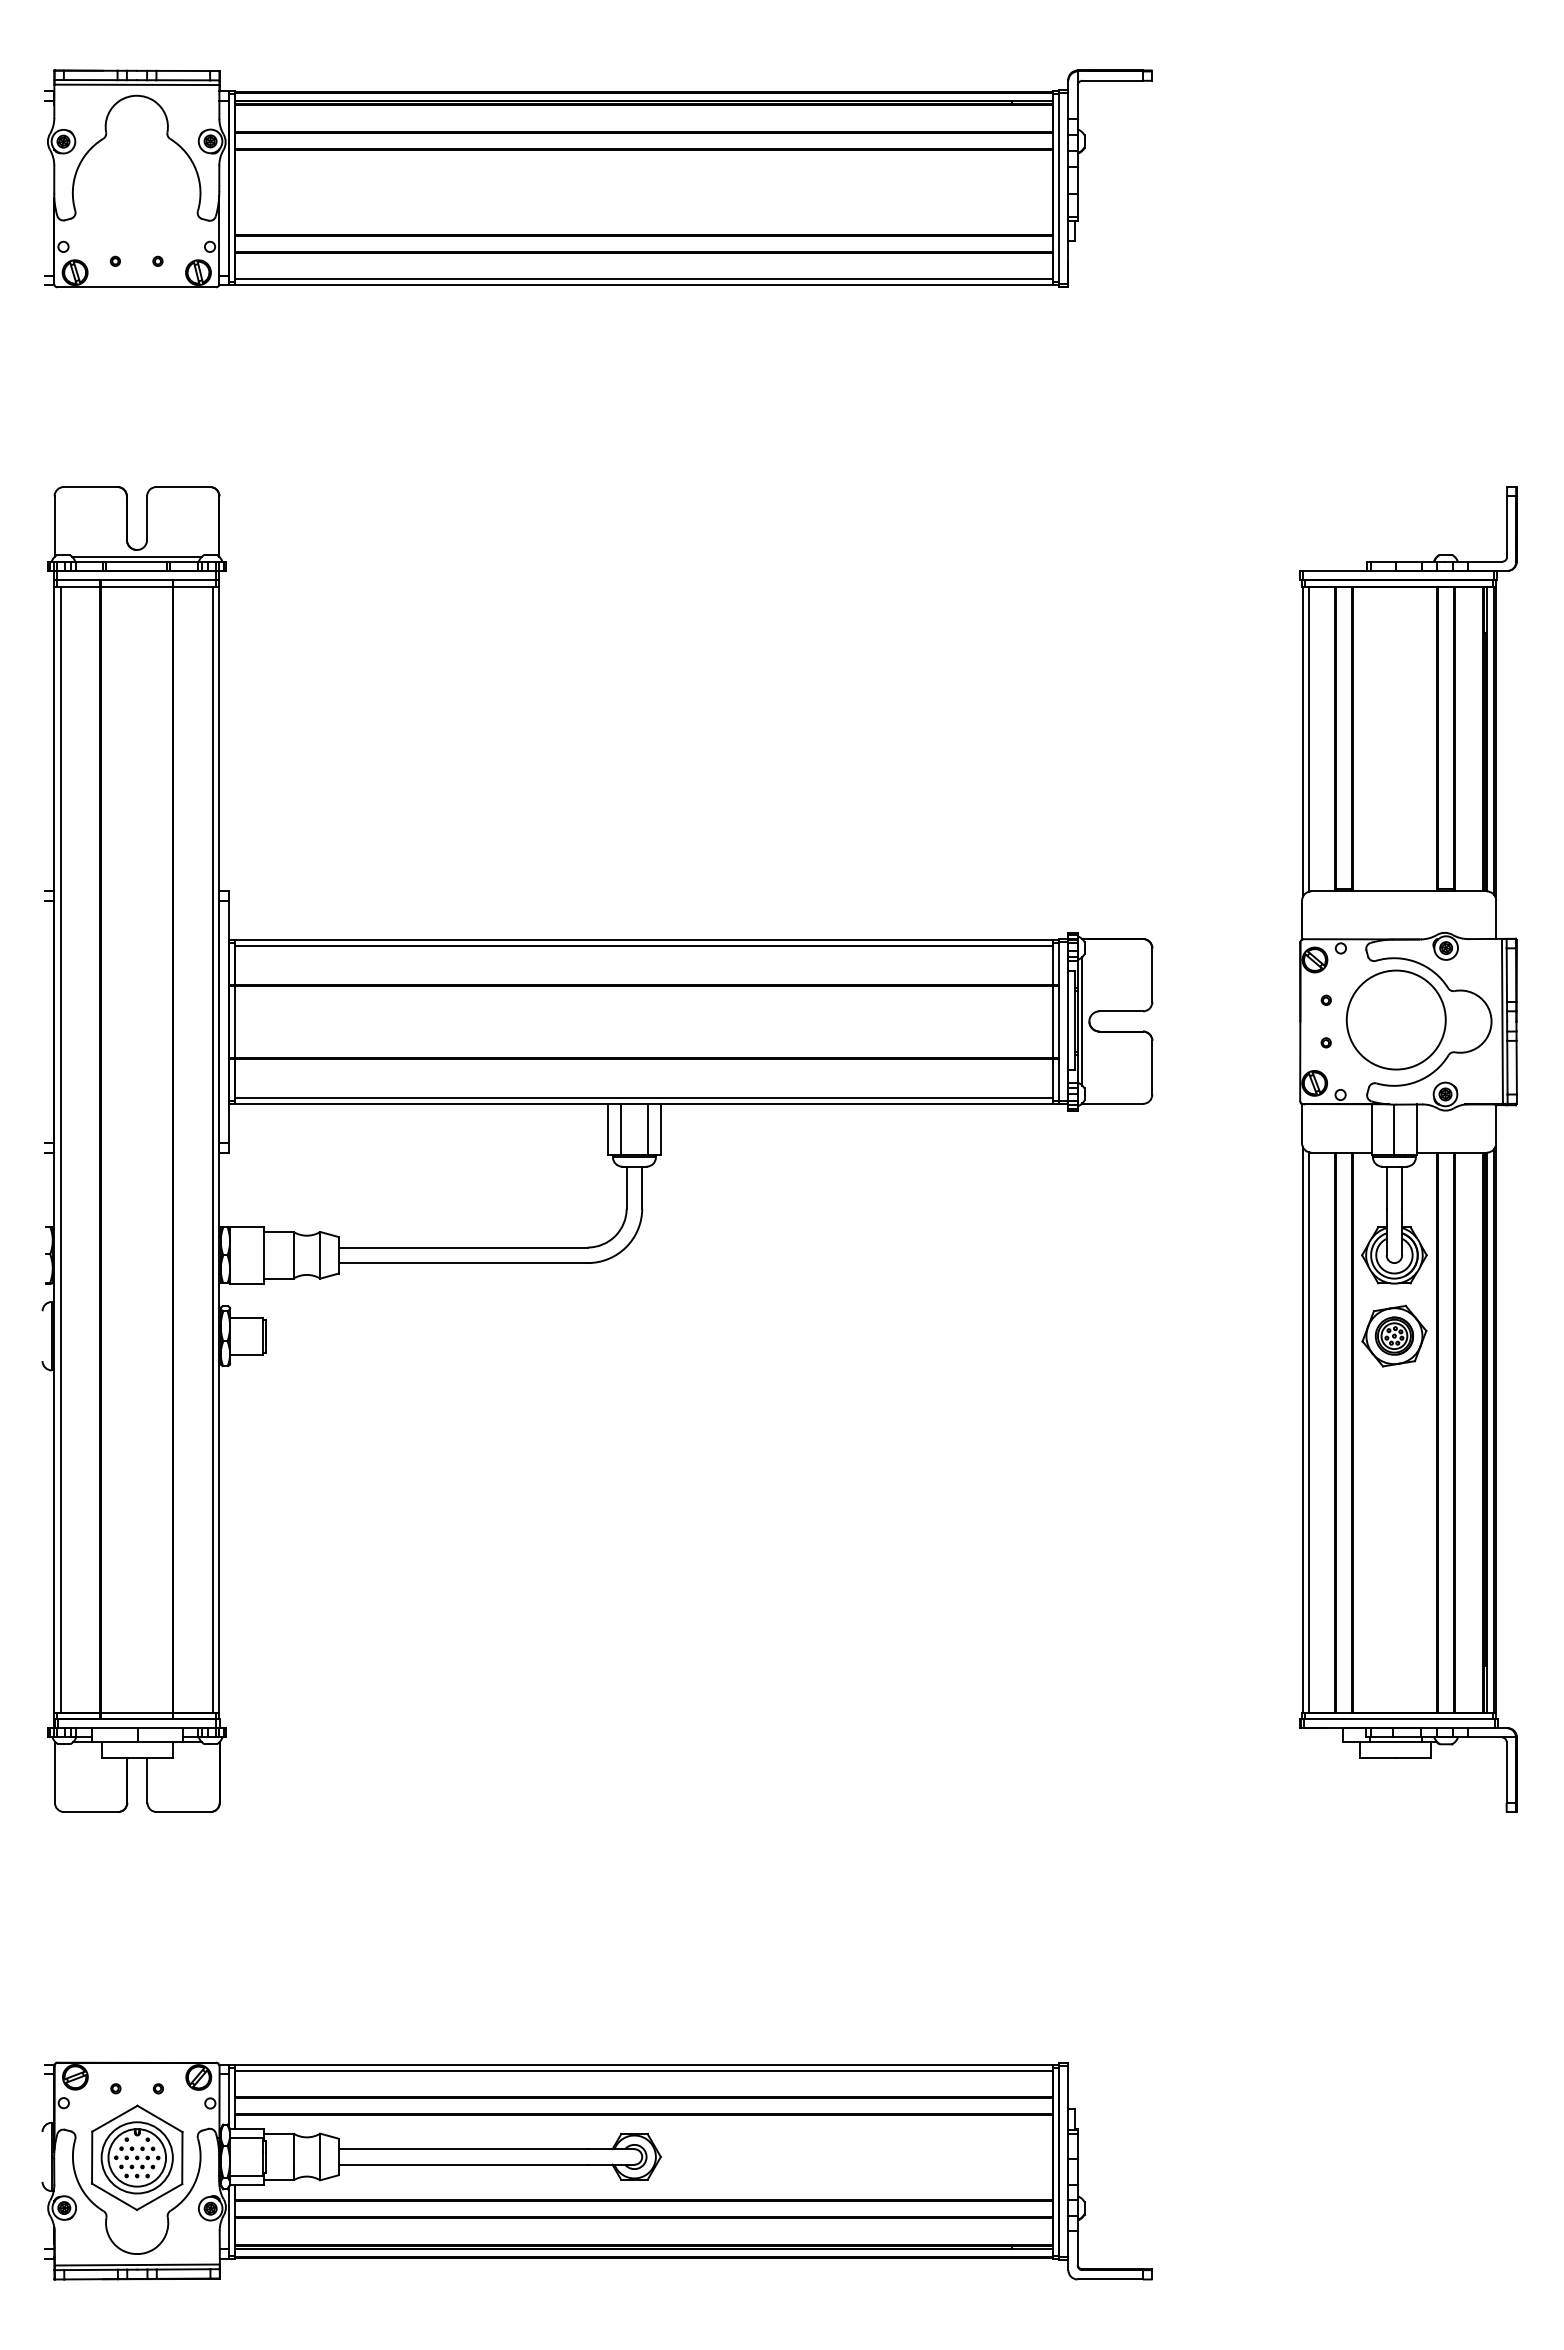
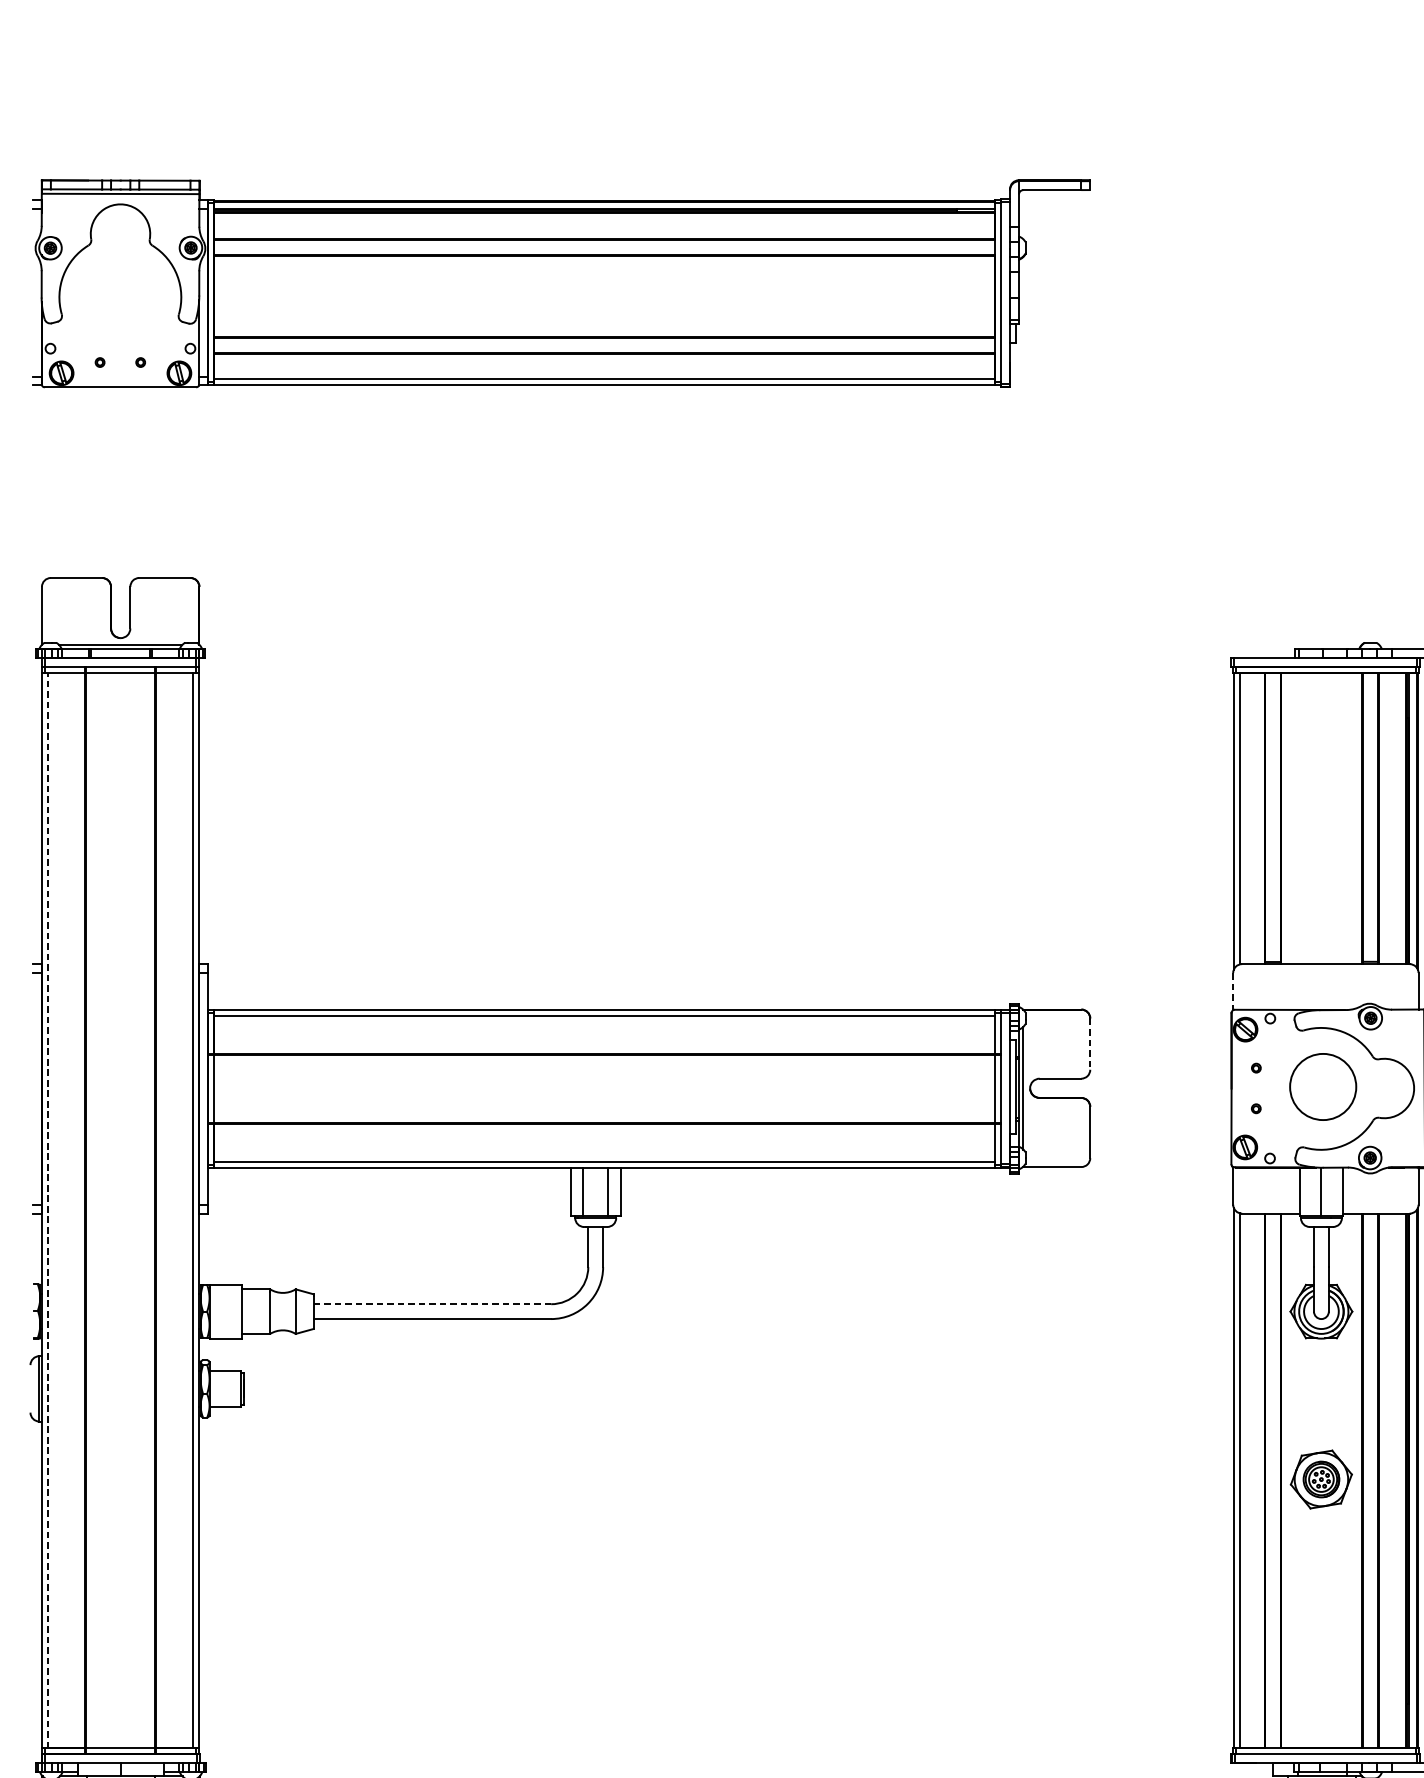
line: (1302, 920) -> (1233, 991), solid -> dashed
line: (1152, 975) -> (1090, 1044), solid -> dashed
circle: (1395, 1019) -> (1322, 1086), size x0.7
line: (60, 1149) -> (47, 1210), solid -> dashed
line: (463, 1247) -> (432, 1304), solid -> dashed
part: (1394, 1335) -> (1321, 1478), moved

